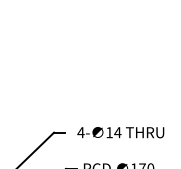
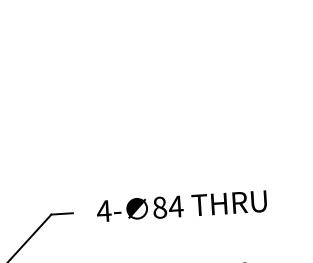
text: (109, 132) -> (159, 207), 14 -> 84

